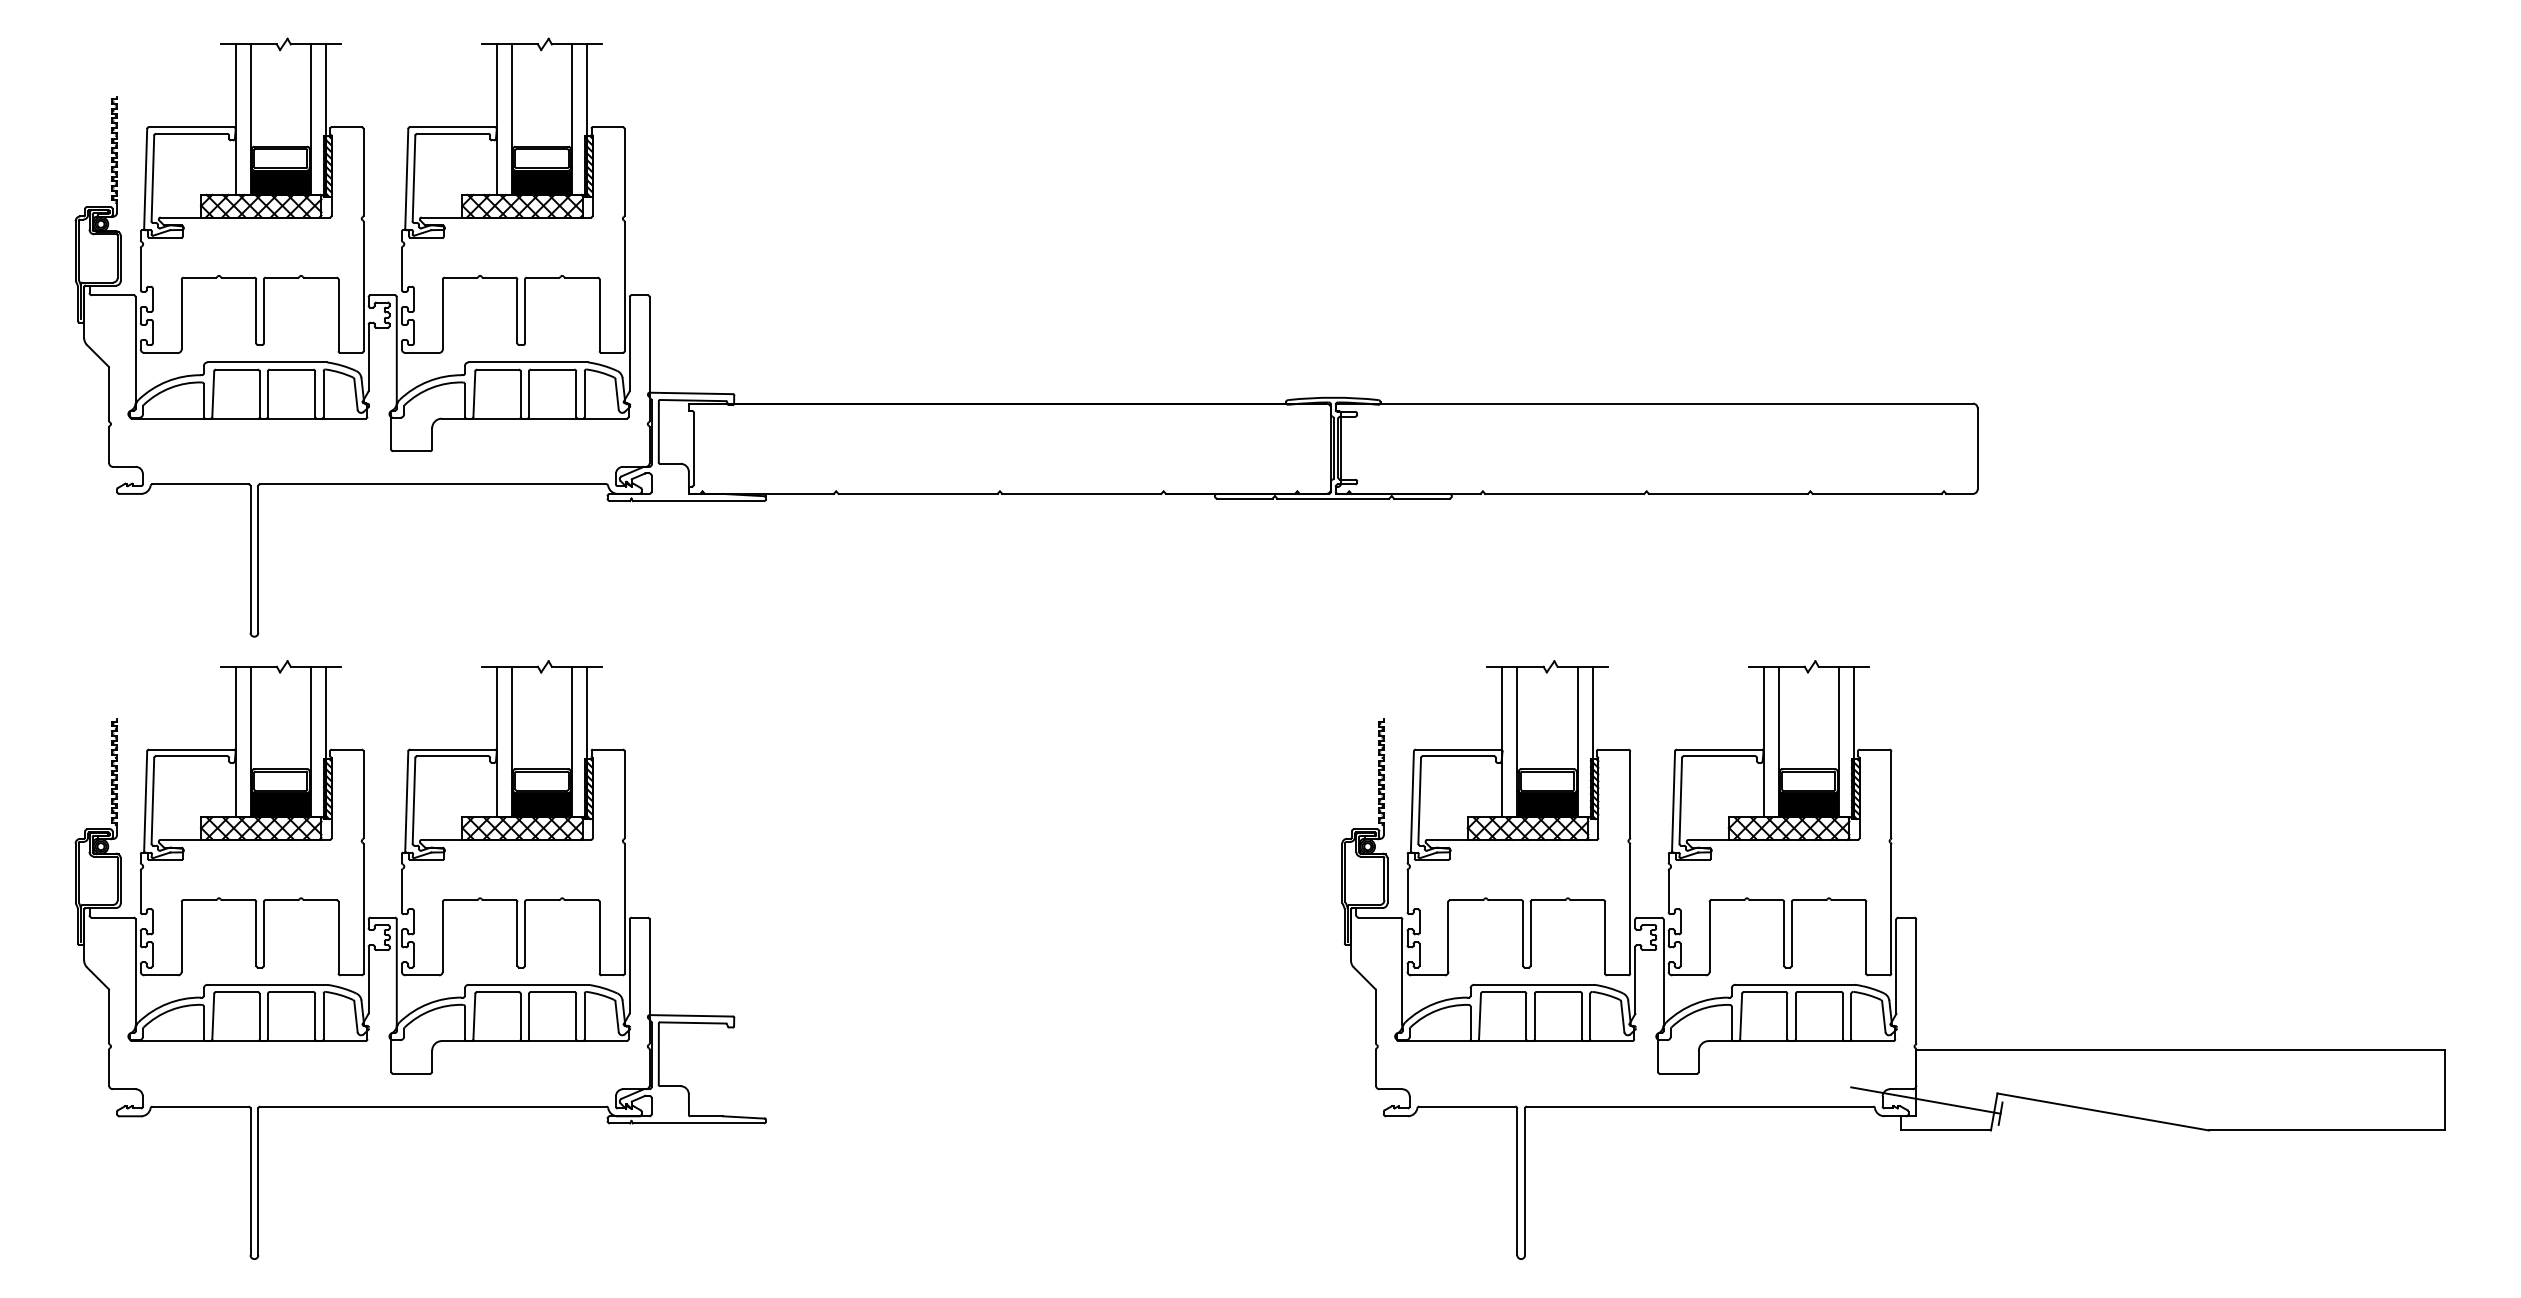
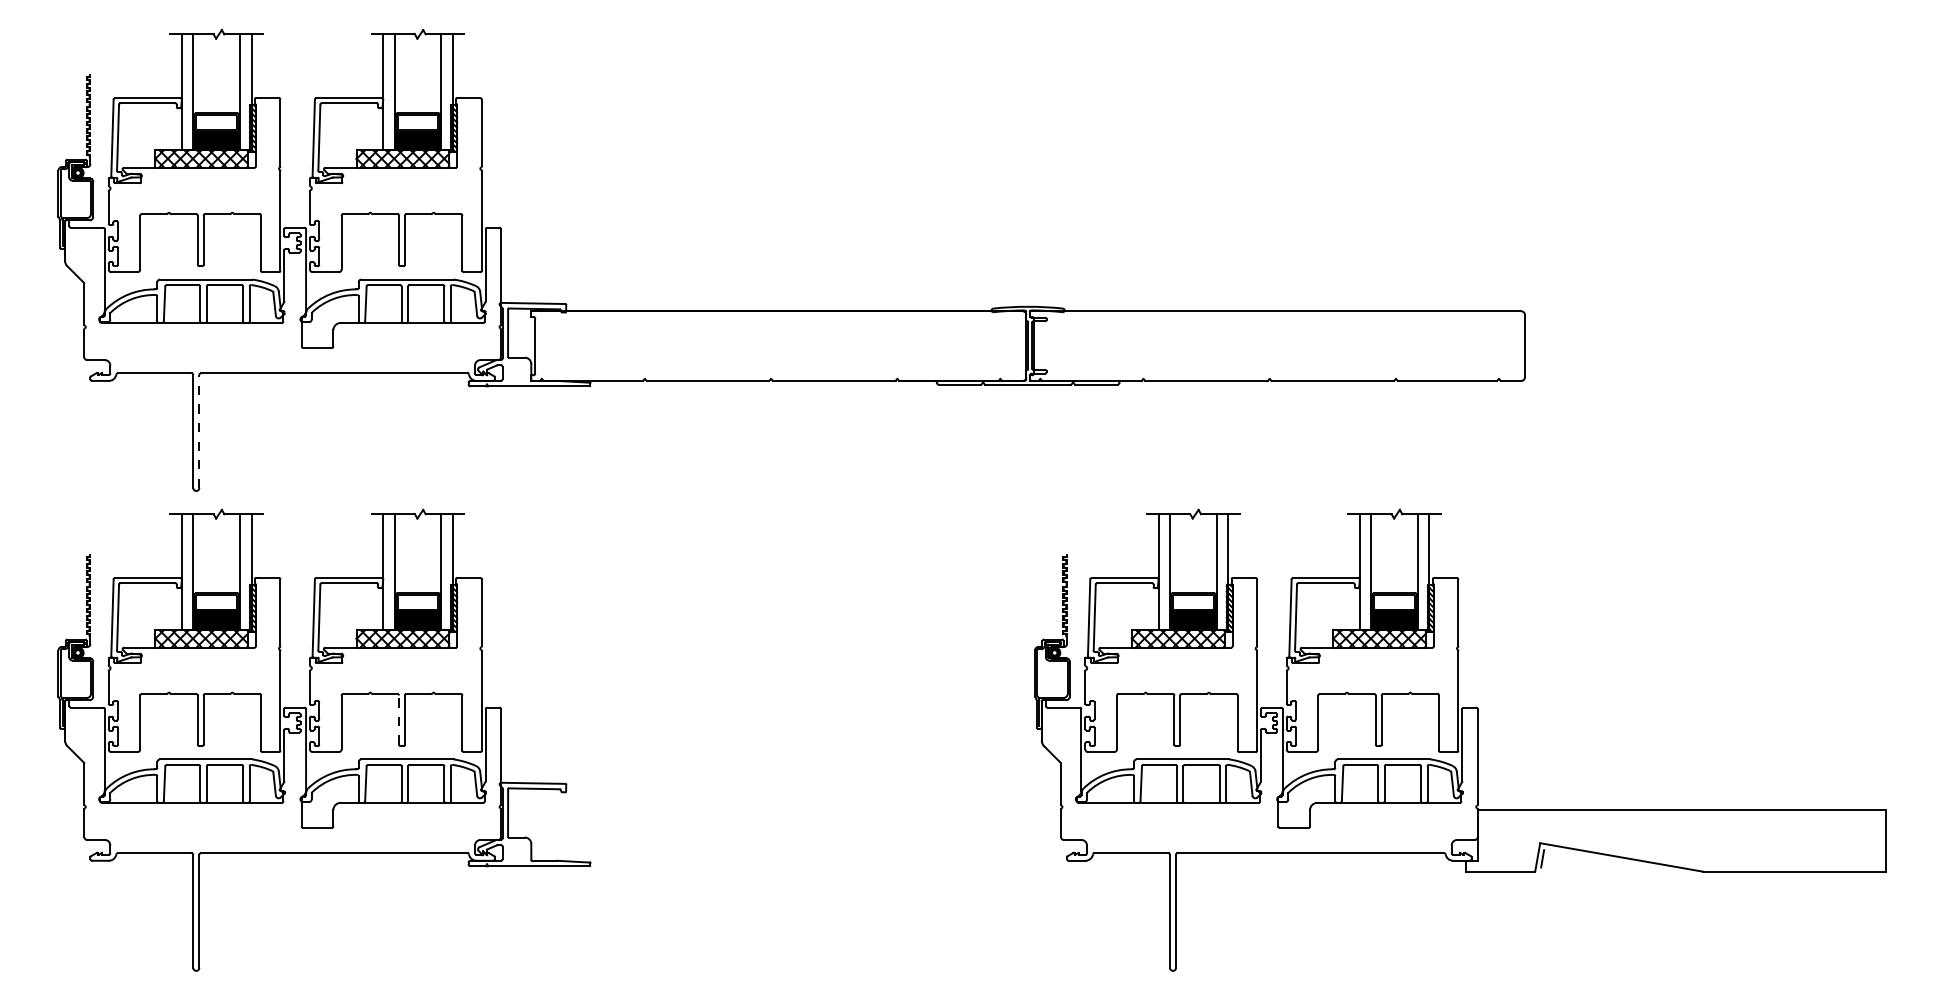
line: (258, 558) -> (199, 430), solid -> dashed
line: (517, 933) -> (399, 719), solid -> dashed
line: (1925, 1100) -> (1484, 848), removed

